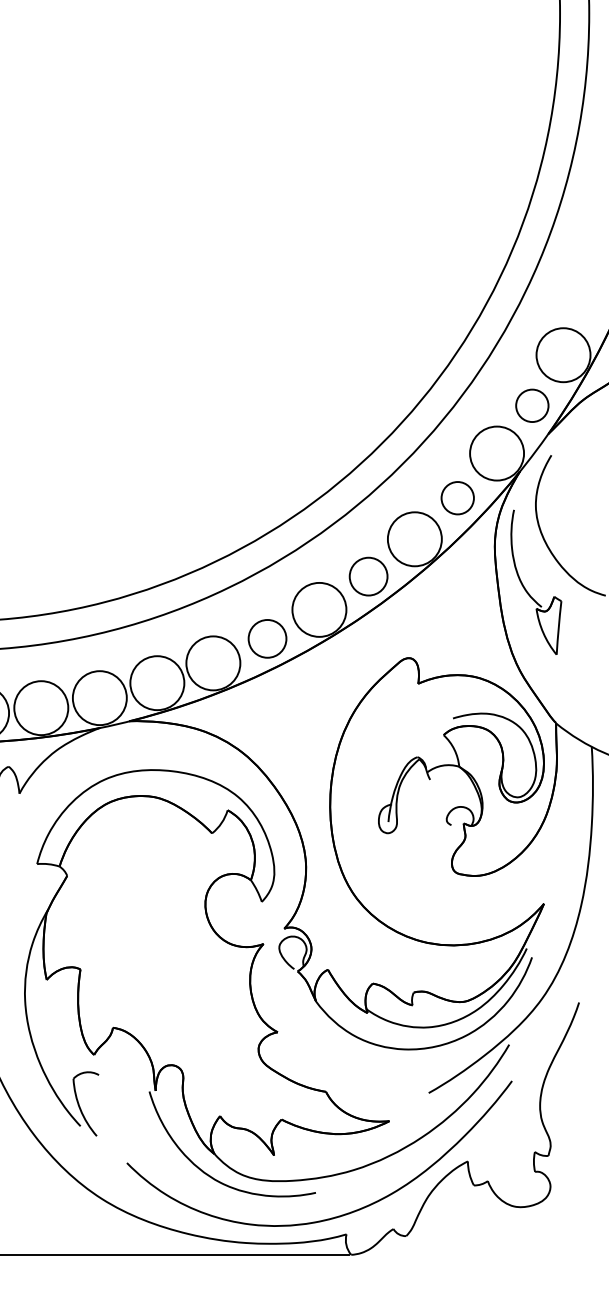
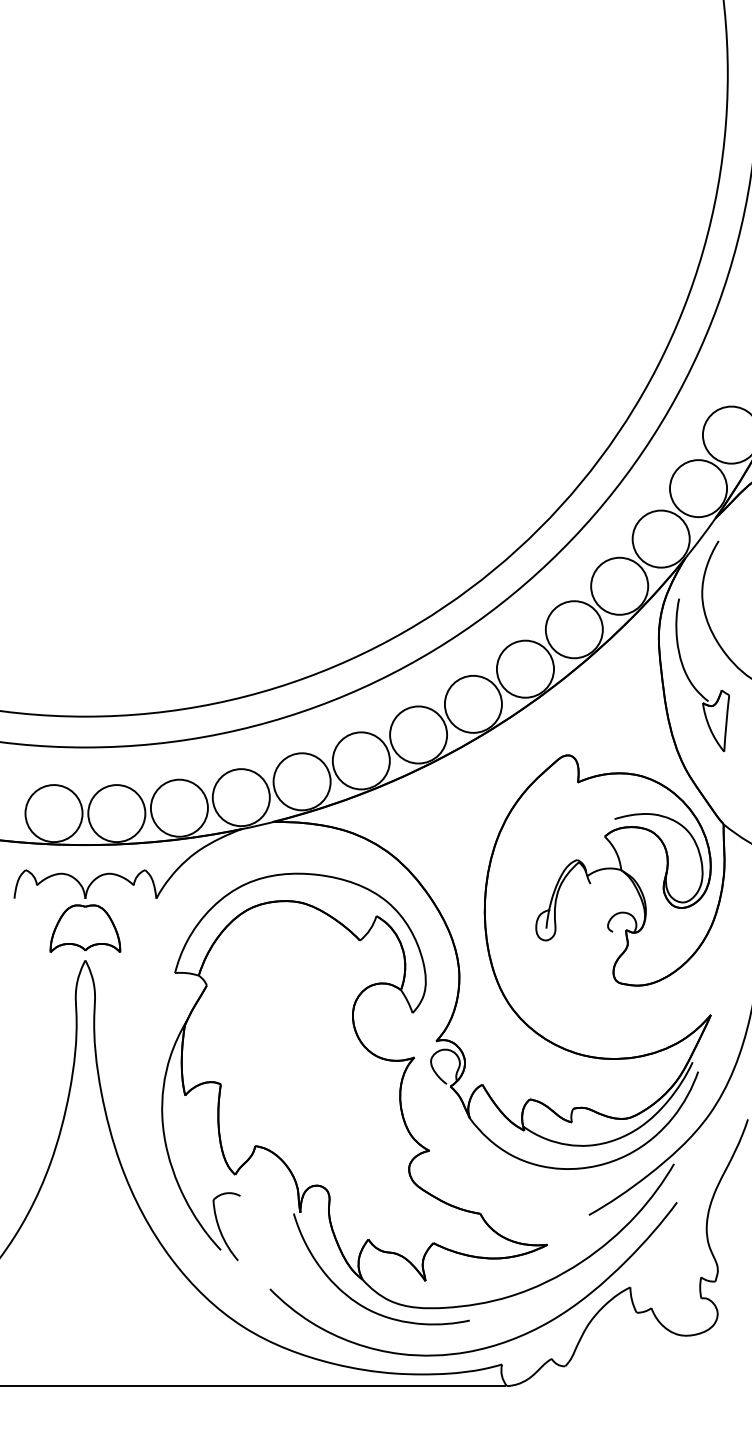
circle: (532, 405) -> (698, 488), size x1.67
circle: (457, 497) -> (619, 585), size x1.67
circle: (367, 575) -> (524, 668), size x1.43
circle: (267, 638) -> (418, 734), size x1.43

